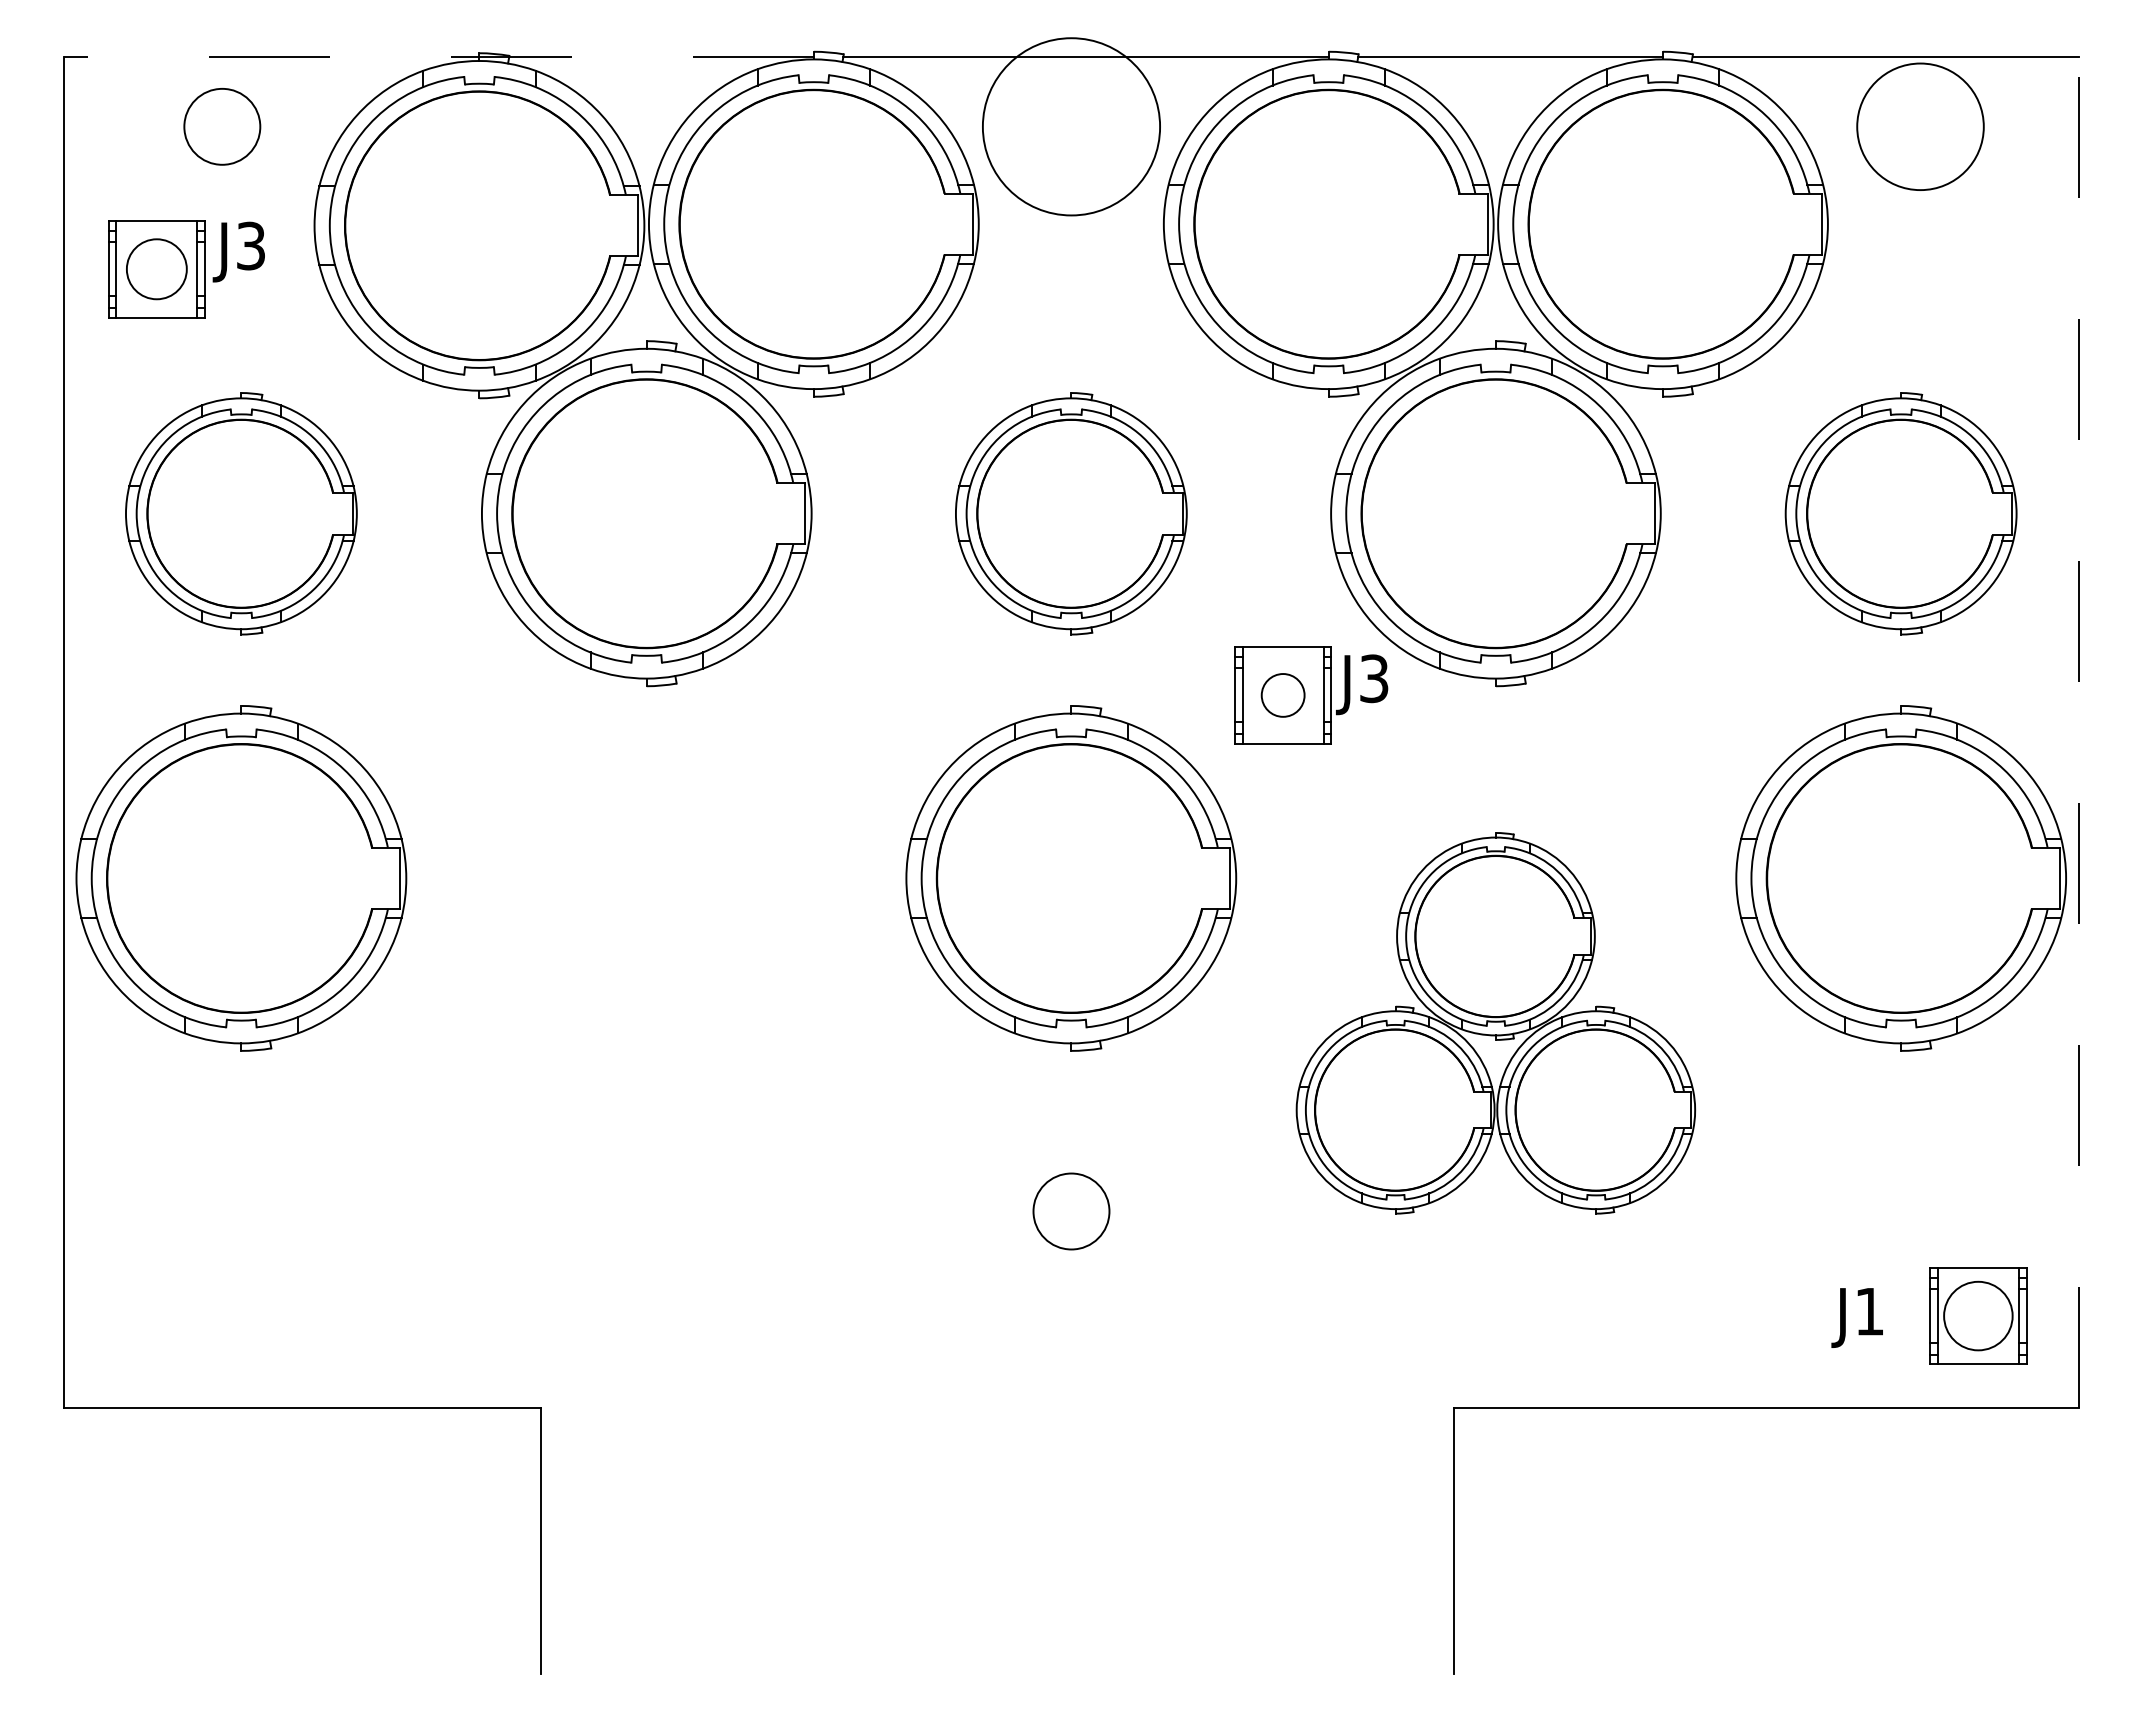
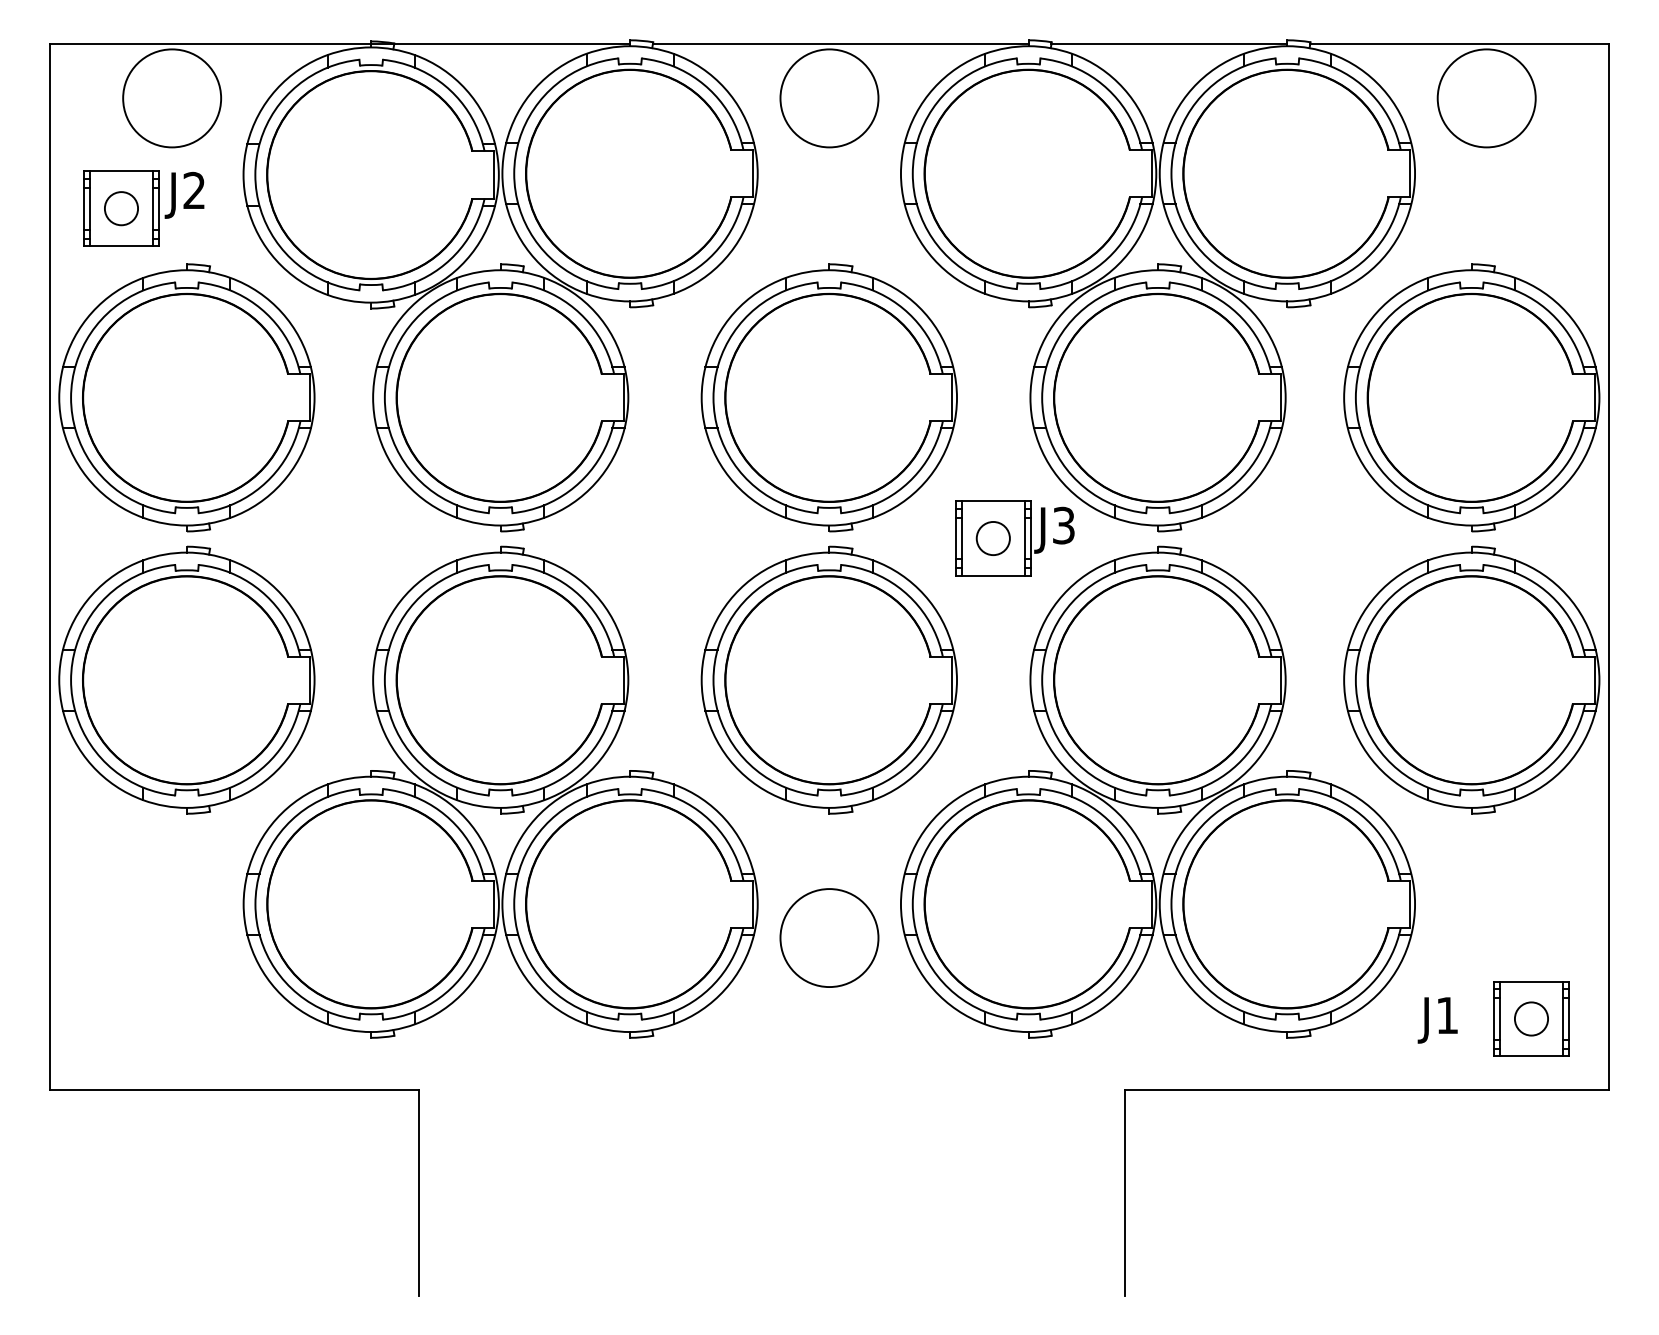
line: (439, 57) -> (340, 44), dashed -> solid
circle: (222, 126) -> (172, 98), size x1.67
circle: (1071, 126) -> (829, 98), size x0.71
text: (250, 245) -> (193, 190), J3 -> J2
circle: (156, 268) -> (121, 208), size x0.71
part: (241, 513) -> (186, 397), size x1.43
part: (1071, 513) -> (829, 397), size x1.43
part: (1900, 513) -> (1471, 397), size x1.43
line: (2078, 732) -> (1609, 567), dashed -> solid
part: (646, 1023) -> (500, 792), added
part: (1495, 1023) -> (1157, 792), size x1.67
circle: (1071, 1211) -> (829, 938), size x1.67
circle: (1977, 1315) -> (1530, 1018), size x0.62

